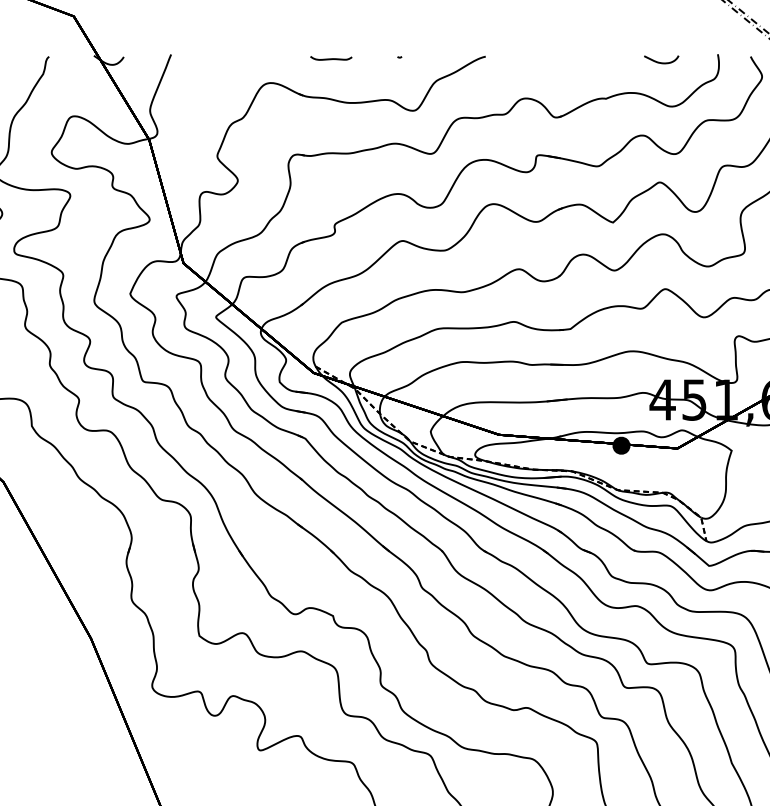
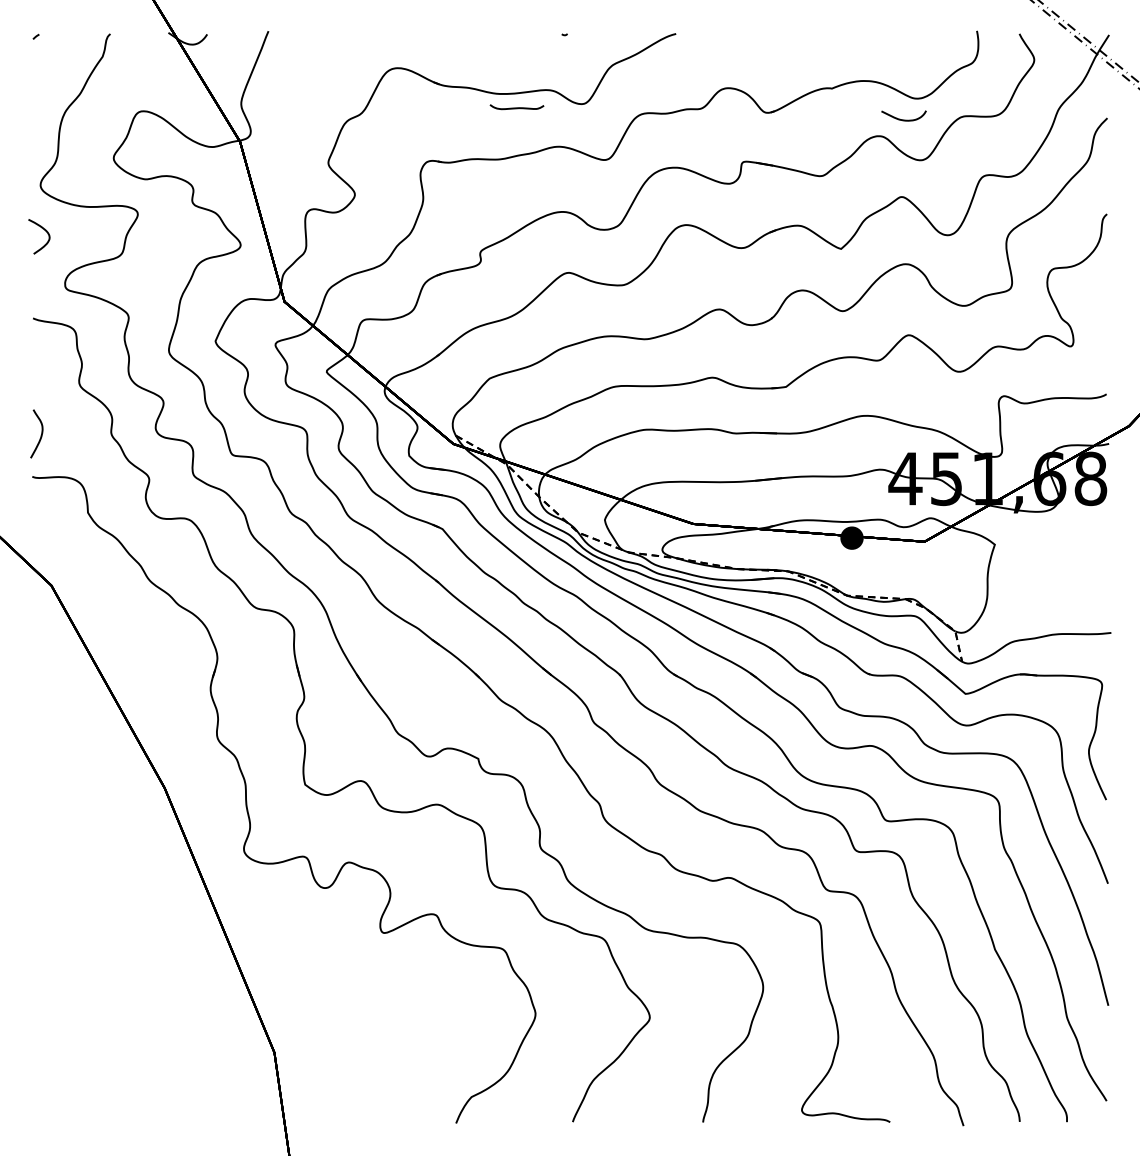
curve: (330, 58) -> (516, 107), moved
curve: (661, 62) -> (903, 119), moved

